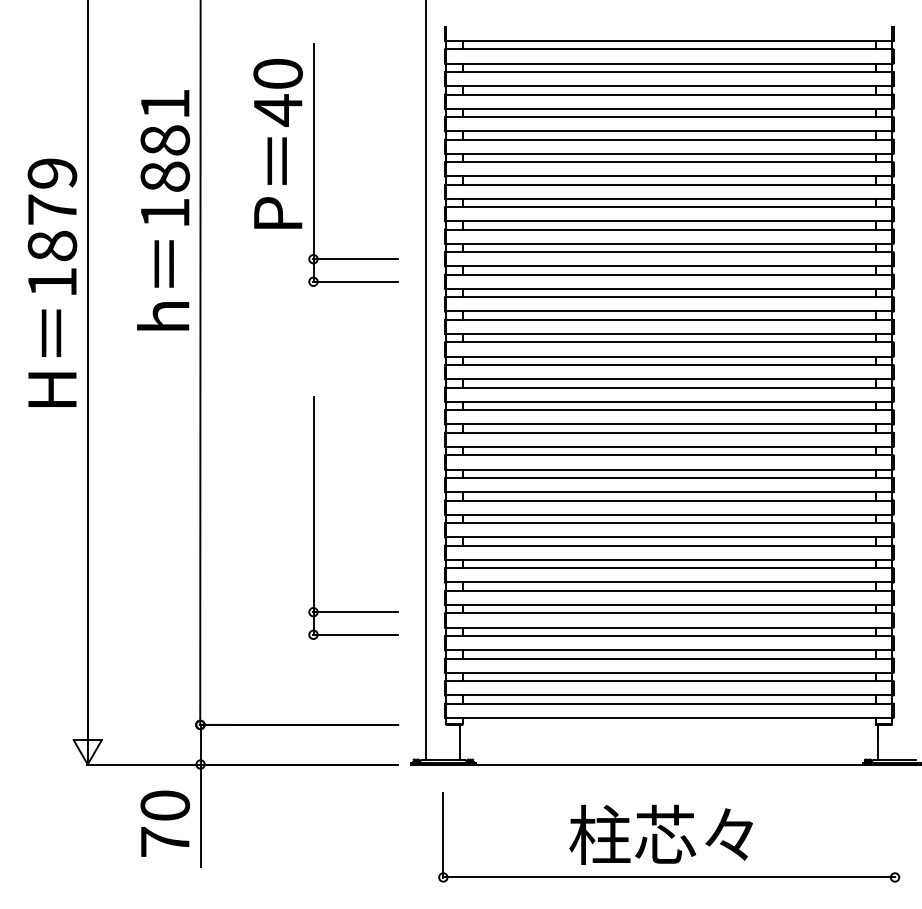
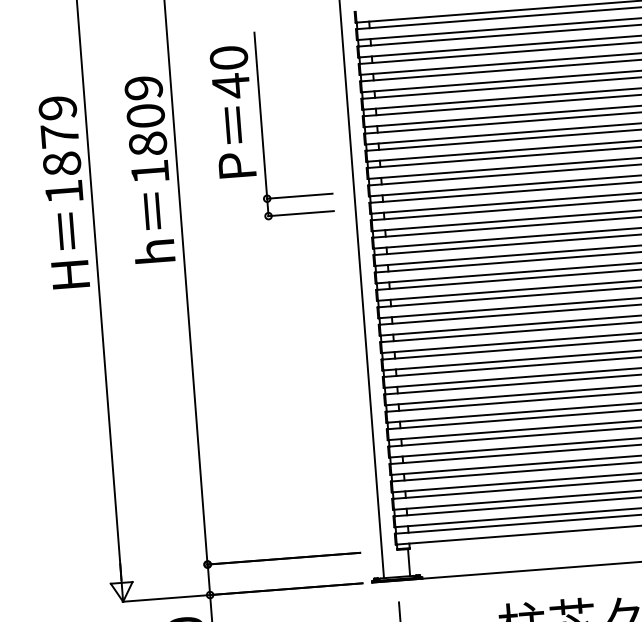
text: (165, 122) -> (145, 102), 1881 -> 1809
text: (52, 282) -> (64, 192), moved
part: (314, 517) -> (283, 397), removed

